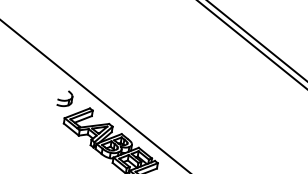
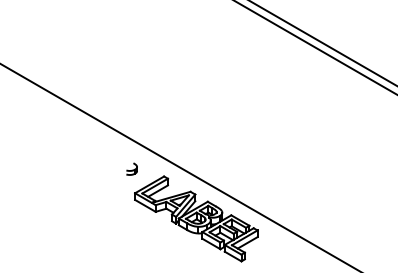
part: (64, 97) -> (131, 168), size x0.6

